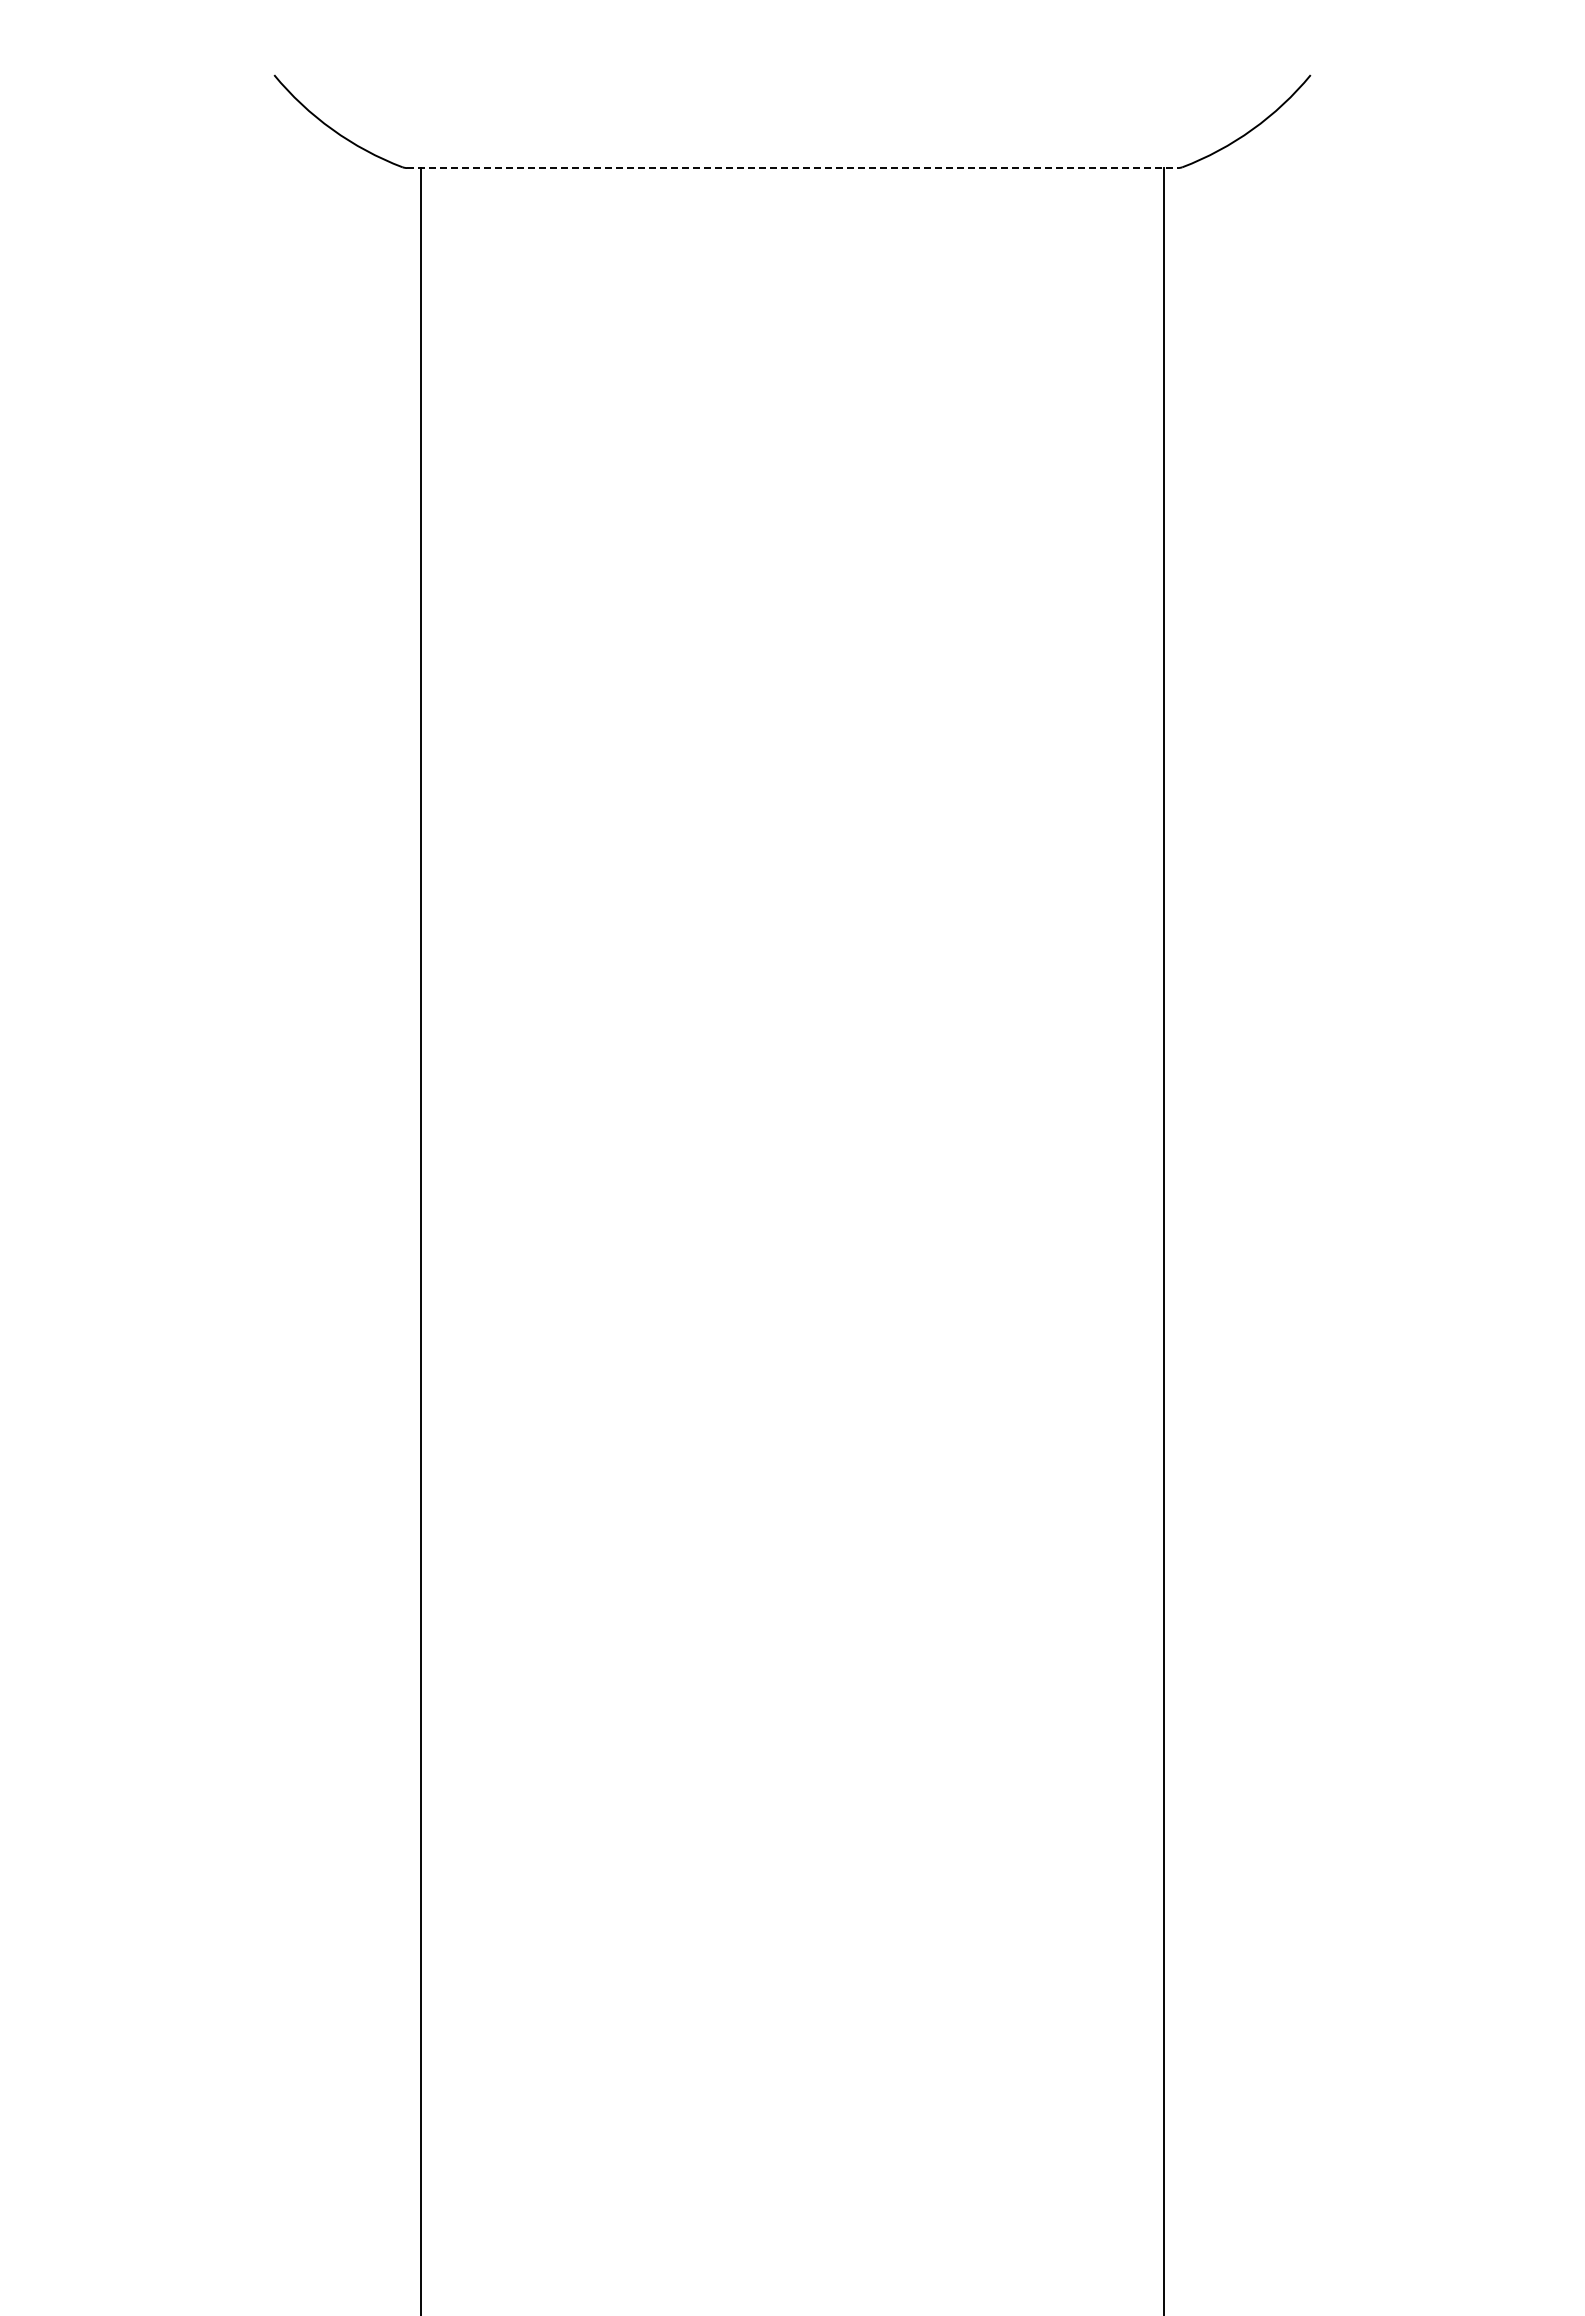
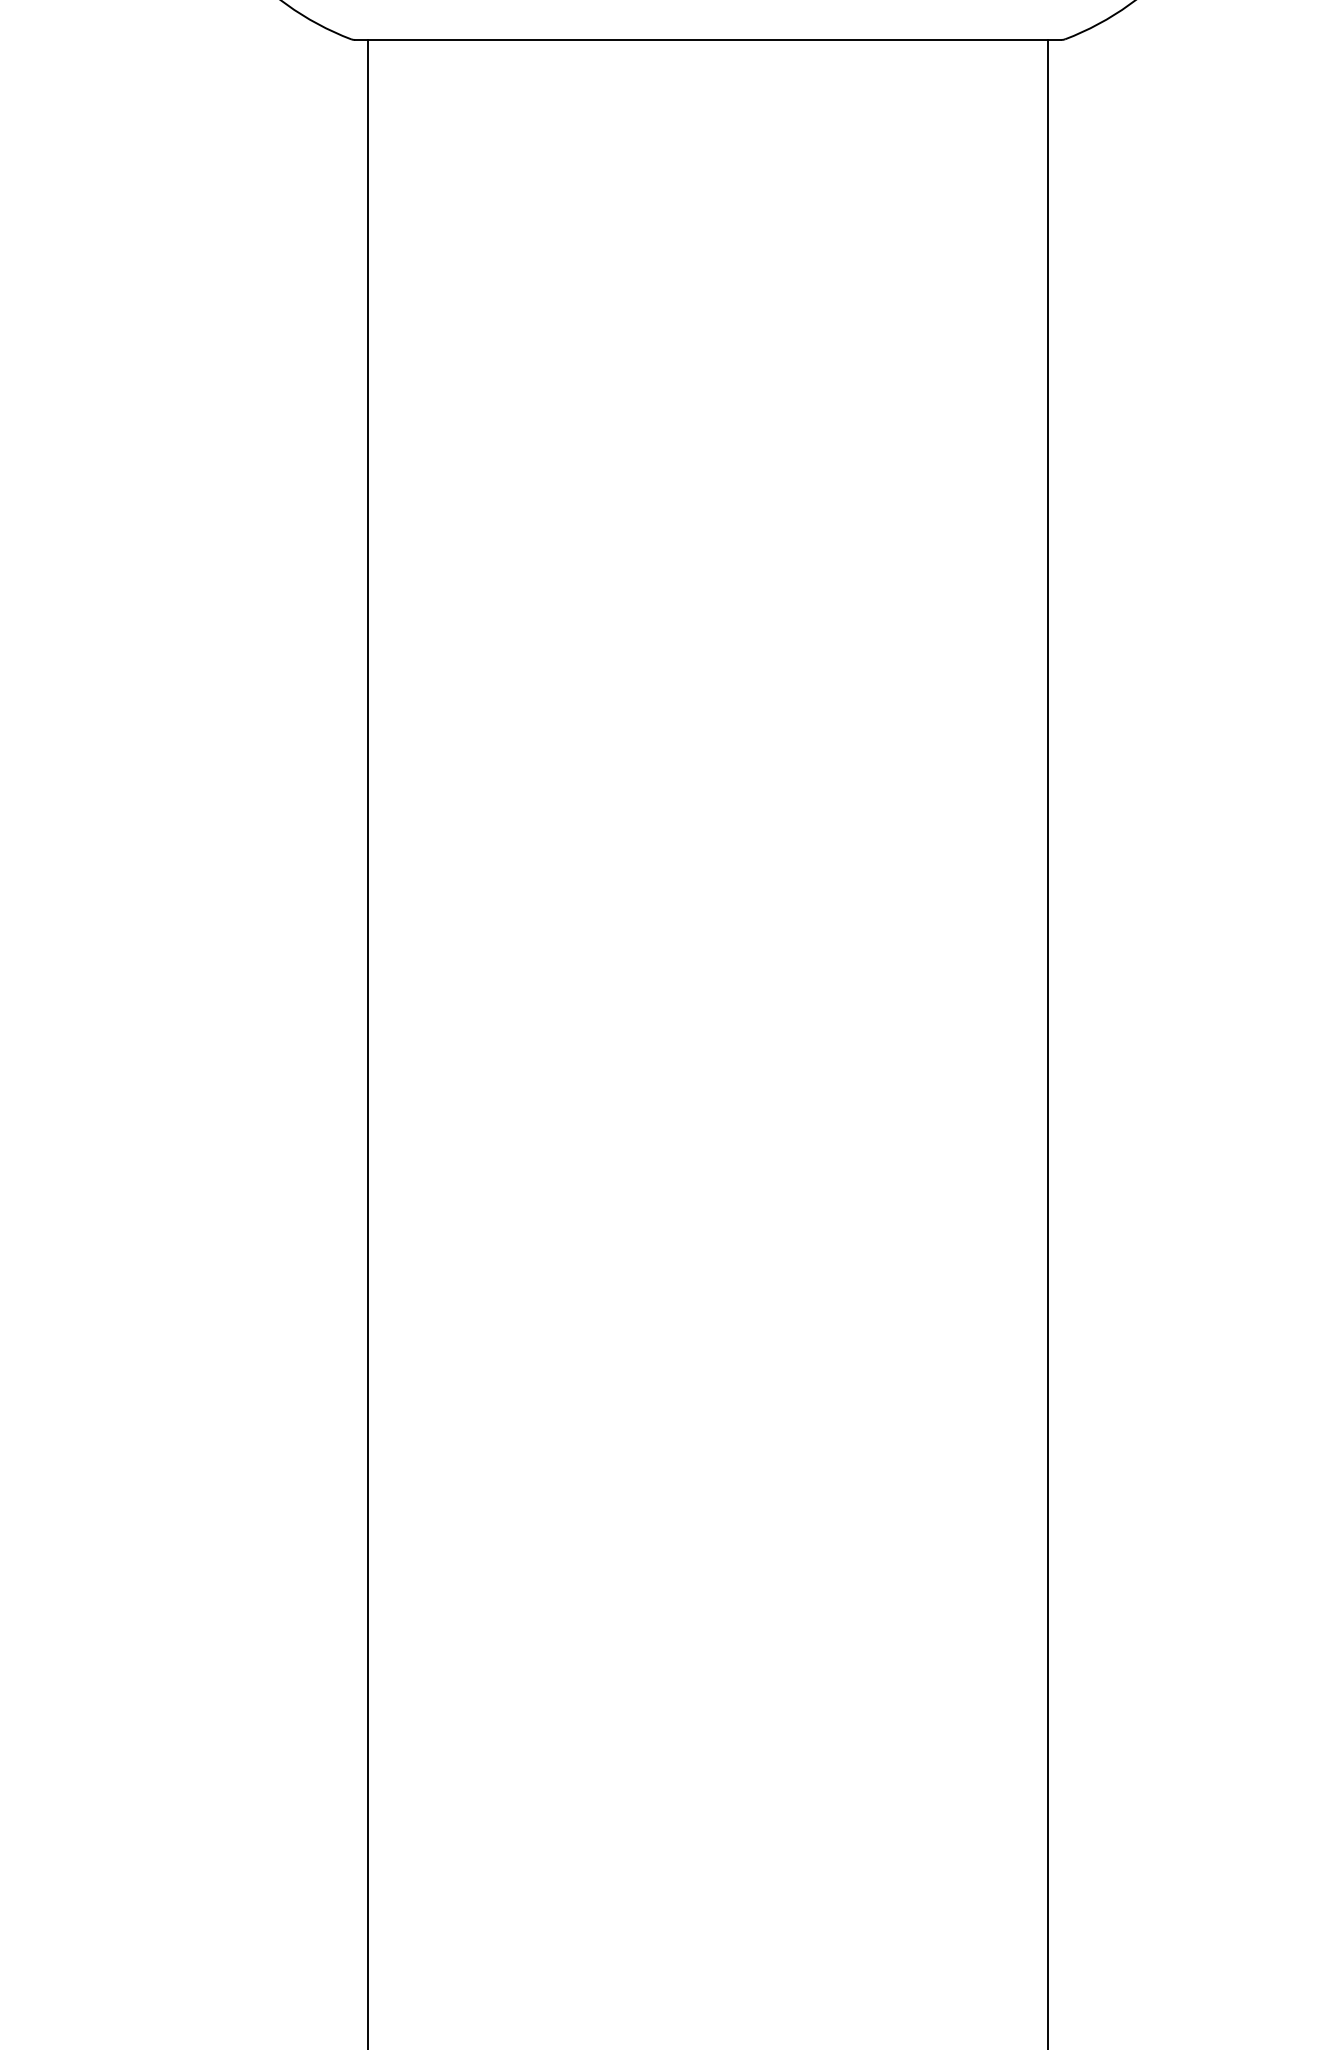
line: (792, 168) -> (708, 40), dashed -> solid

